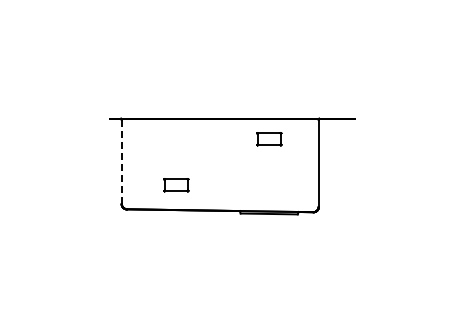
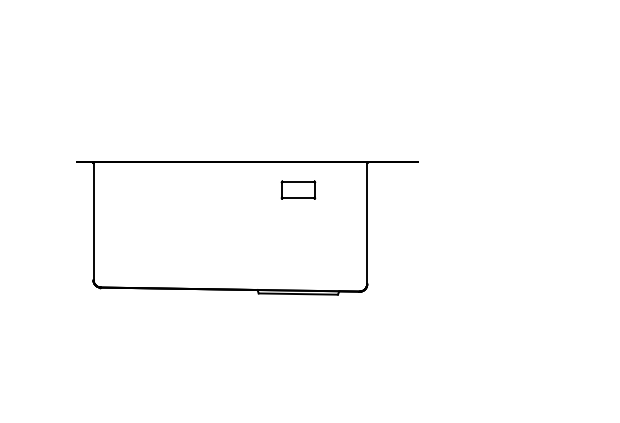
line: (121, 161) -> (93, 221), dashed -> solid
part: (176, 185) -> (169, 254), removed

